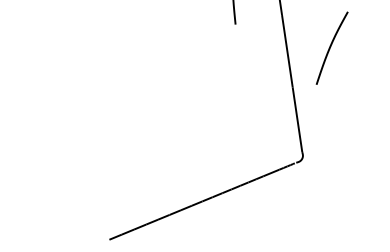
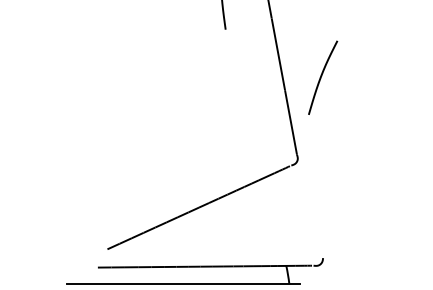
curve: (331, 46) -> (322, 76), moved

